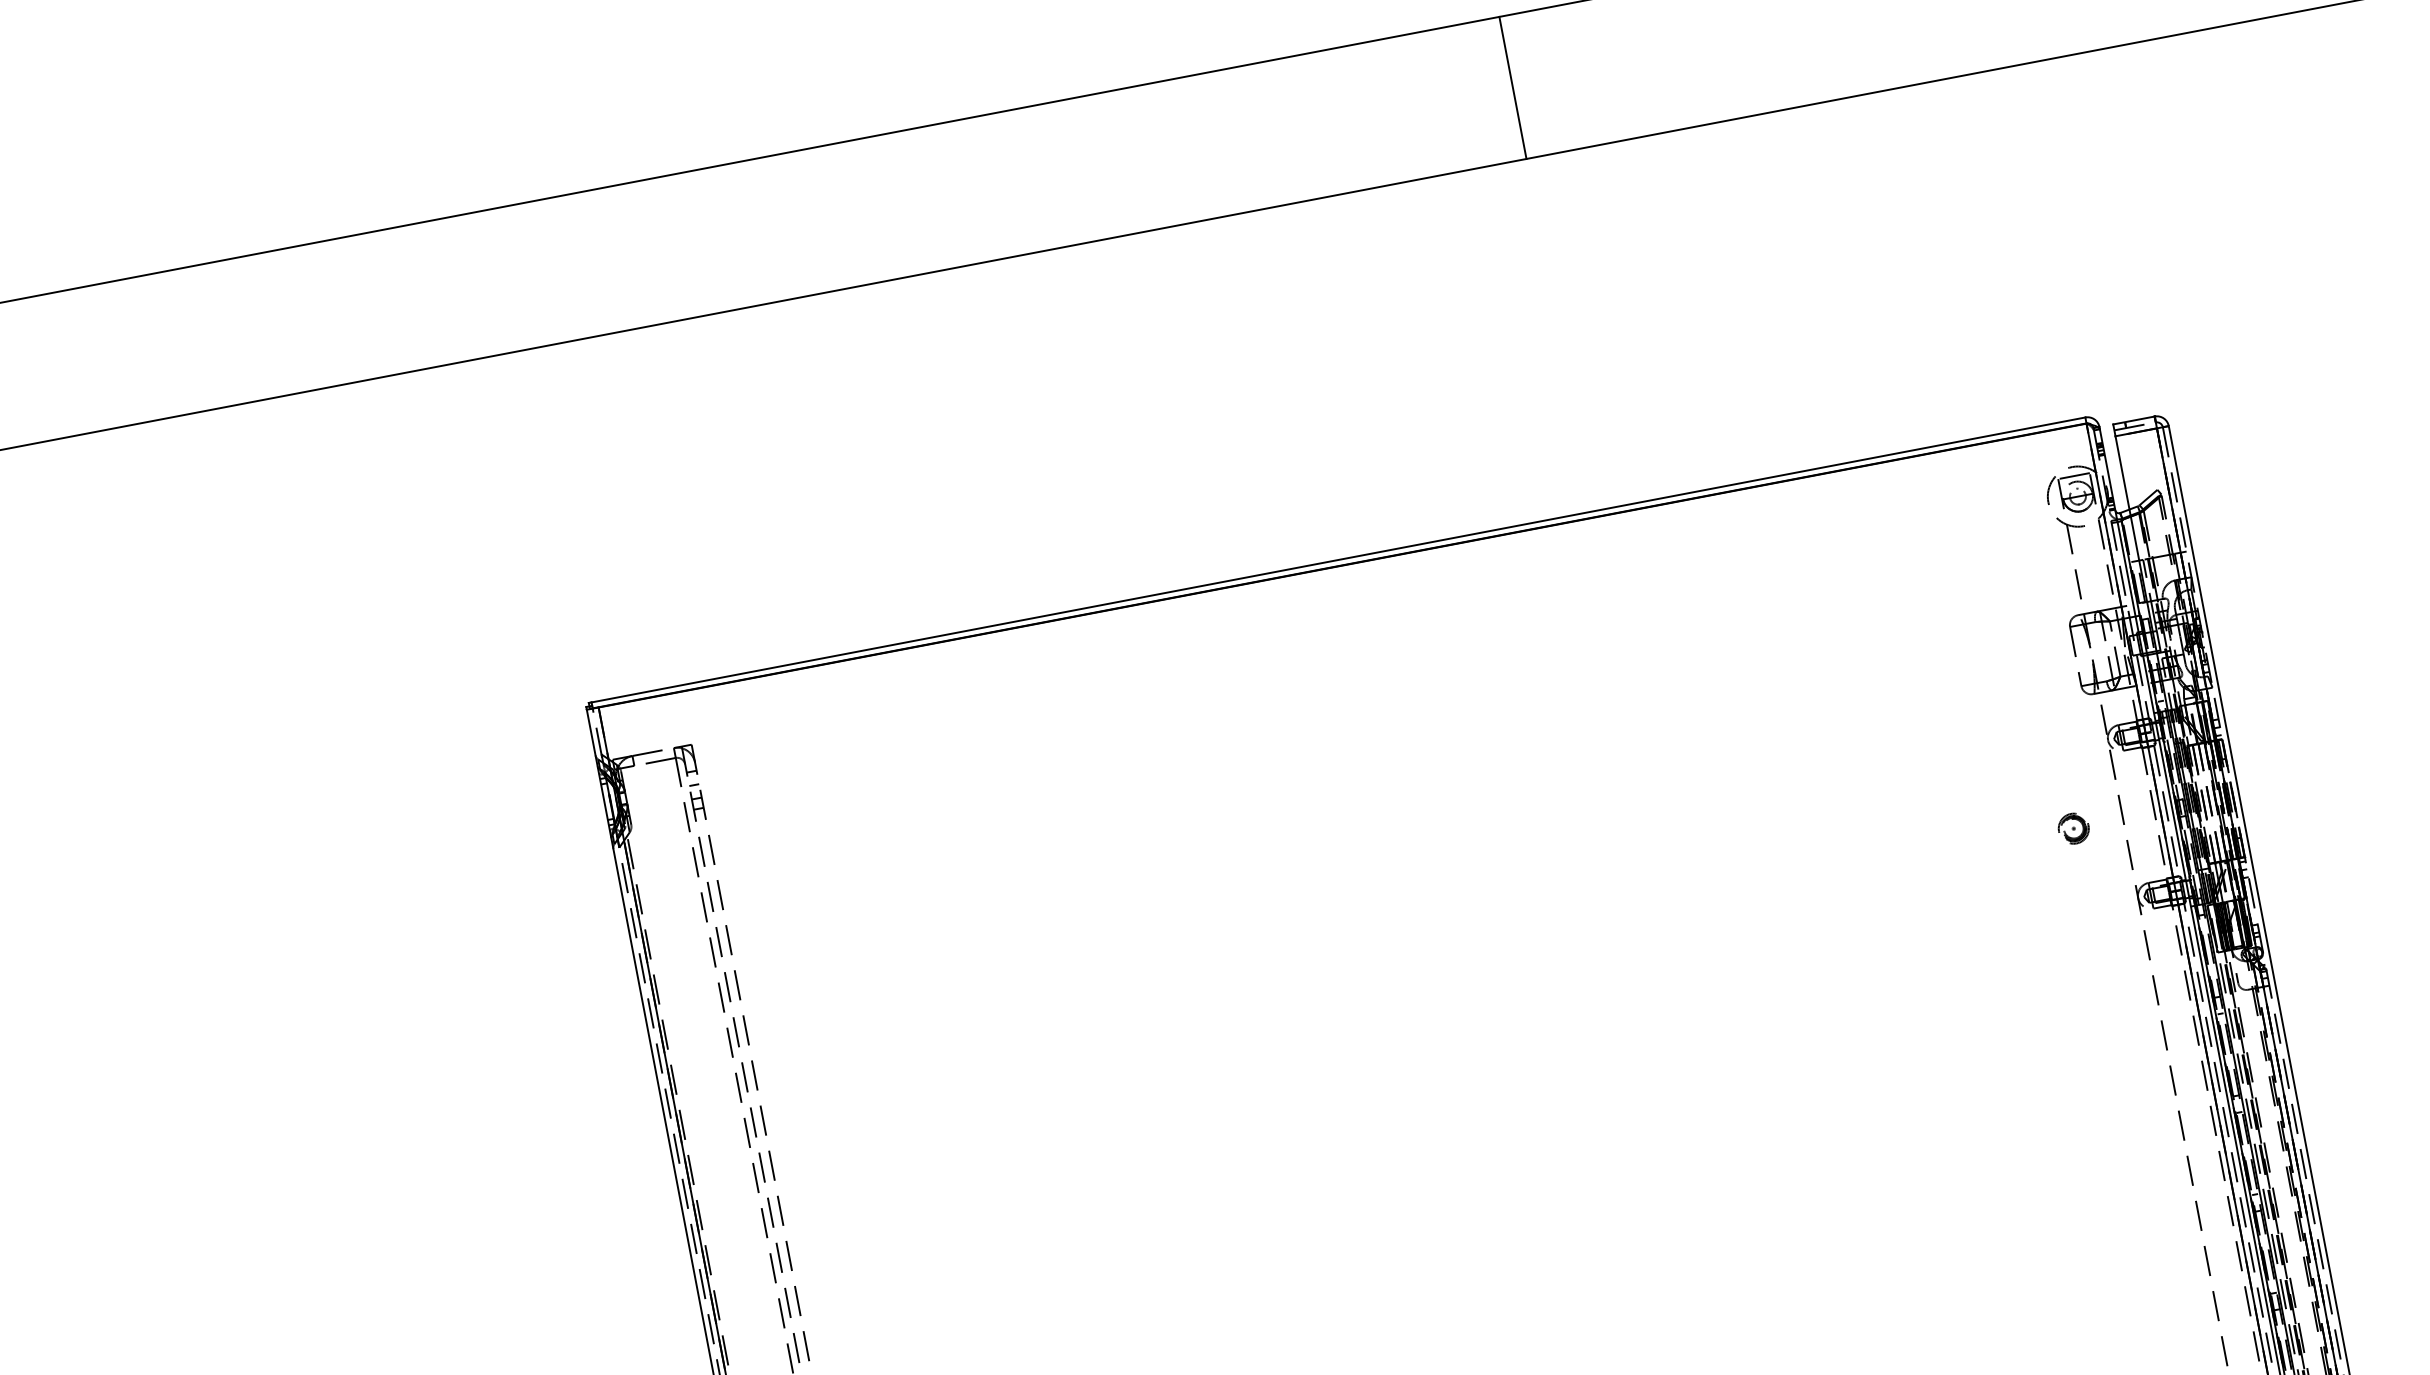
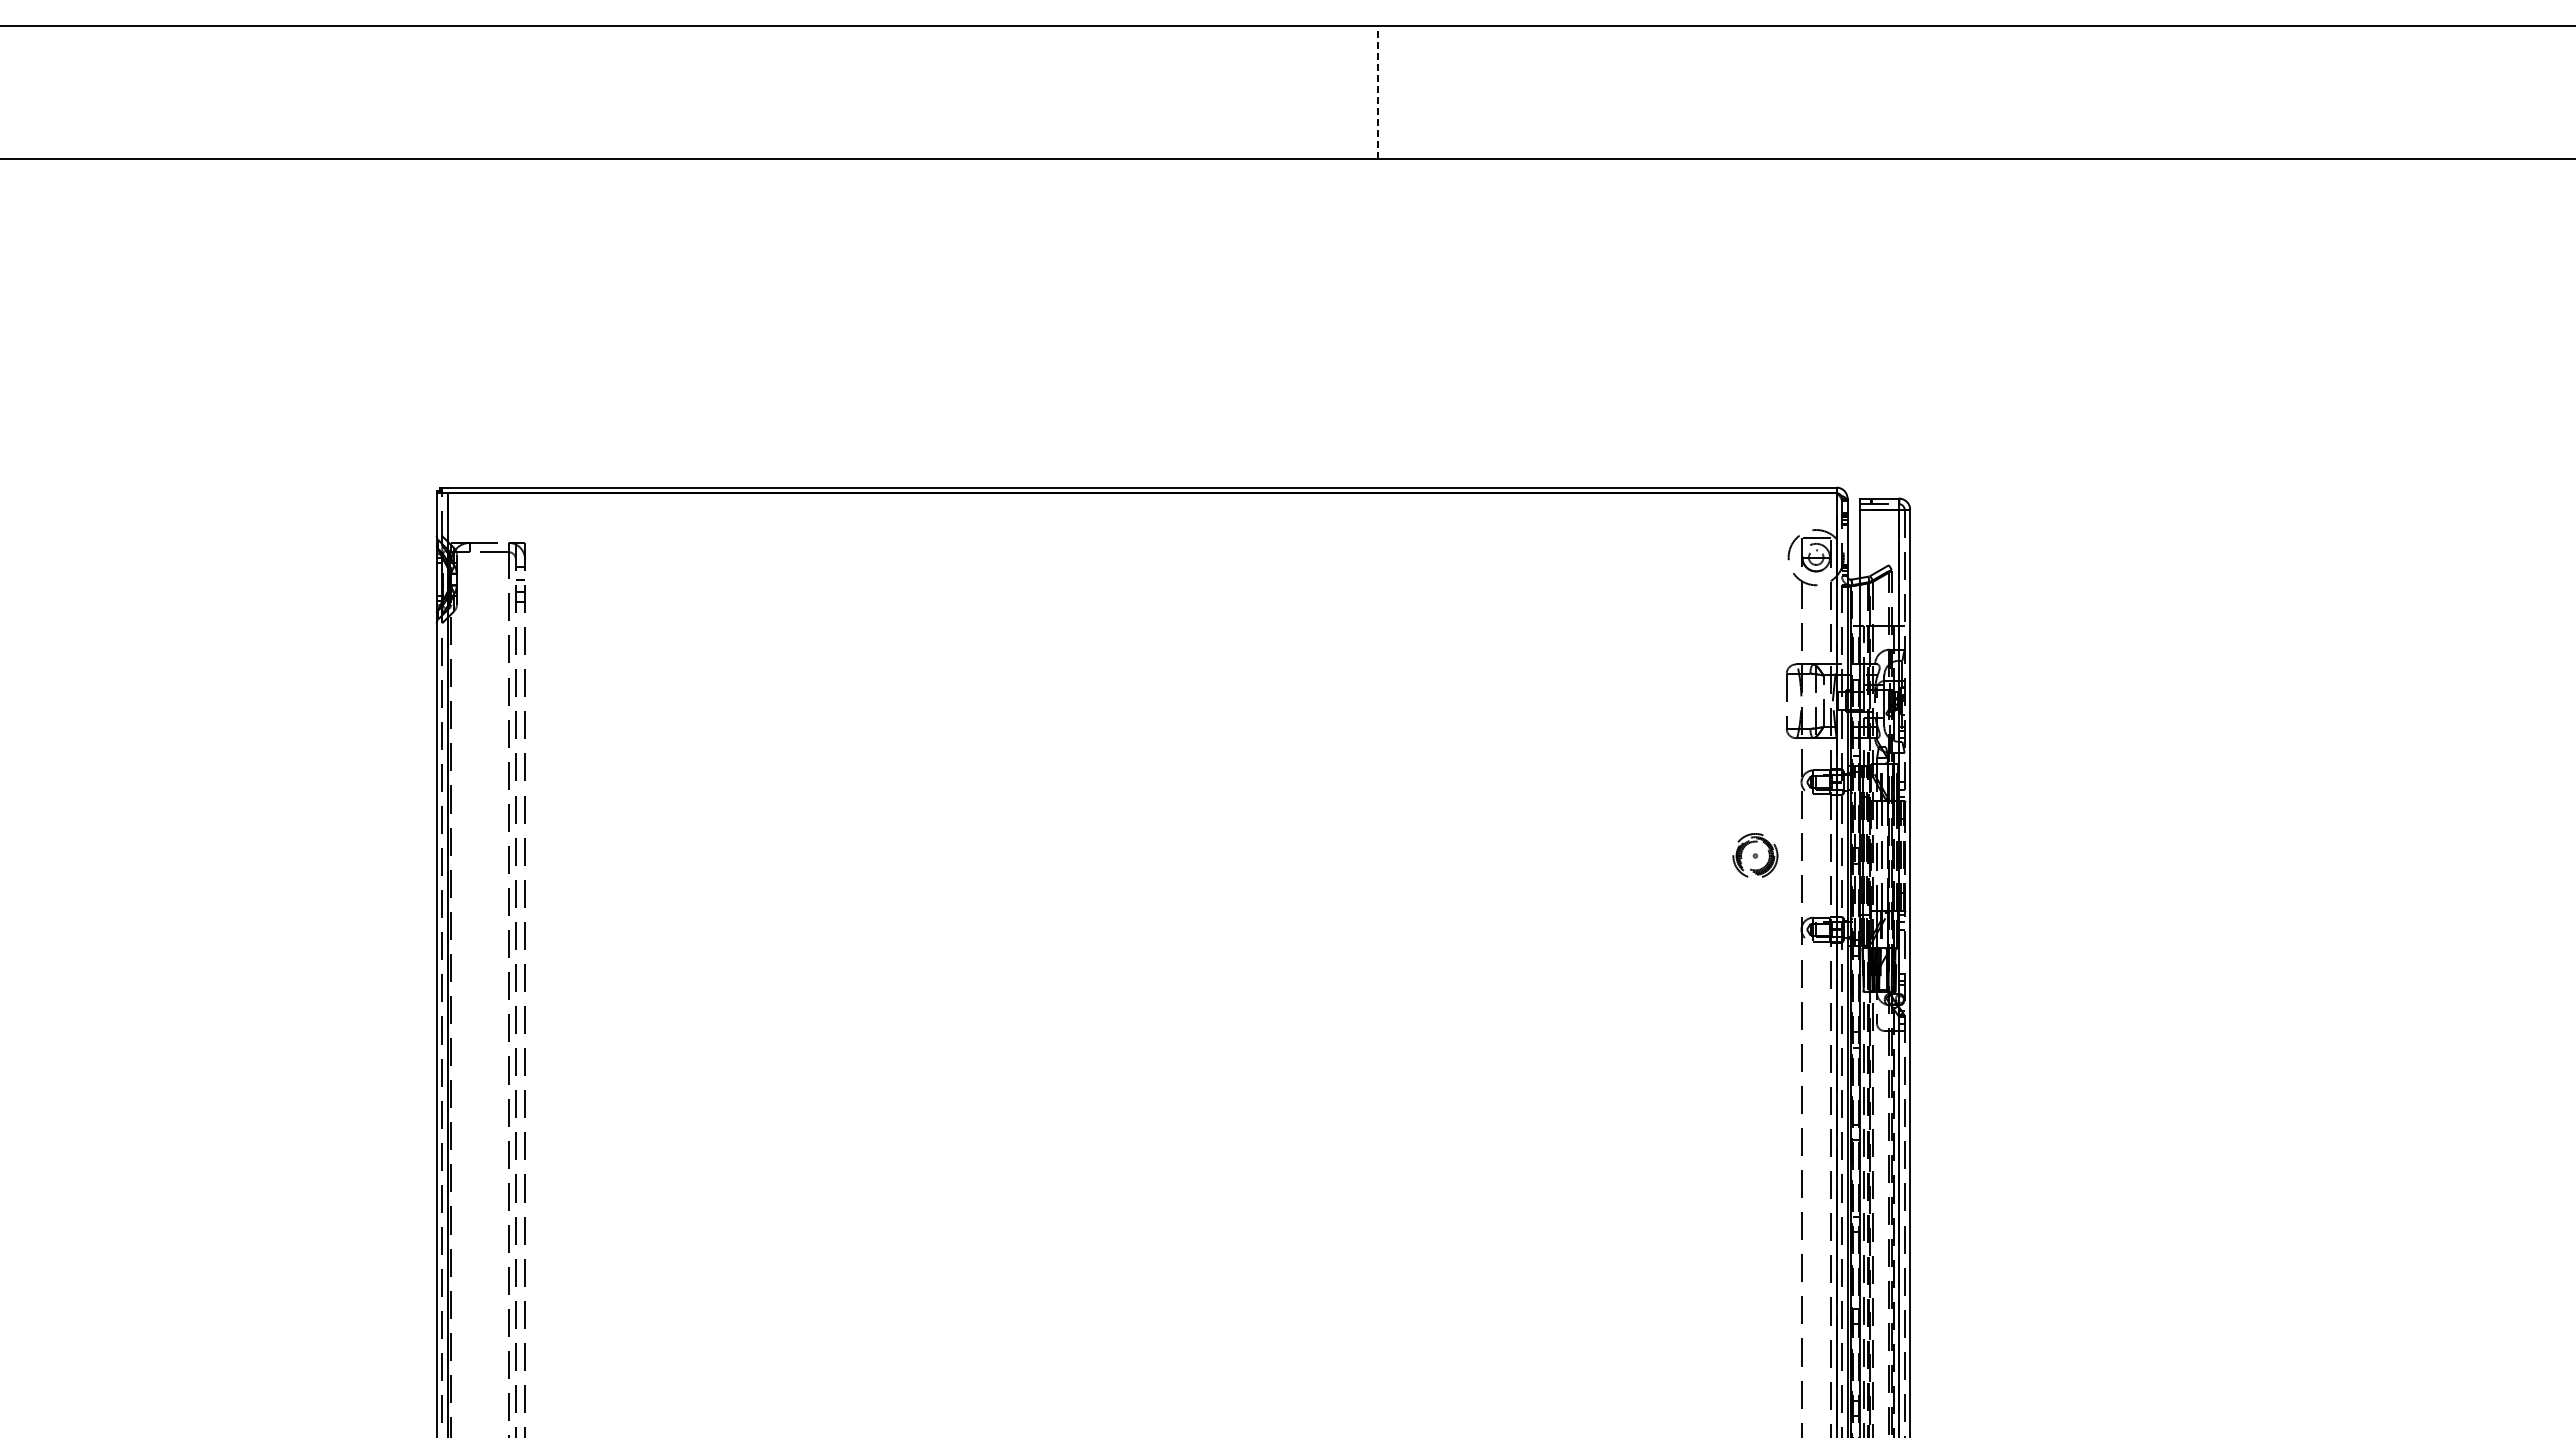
line: (1512, 87) -> (1377, 92), solid -> dashed
part: (2073, 828) -> (1755, 855), size x1.6

